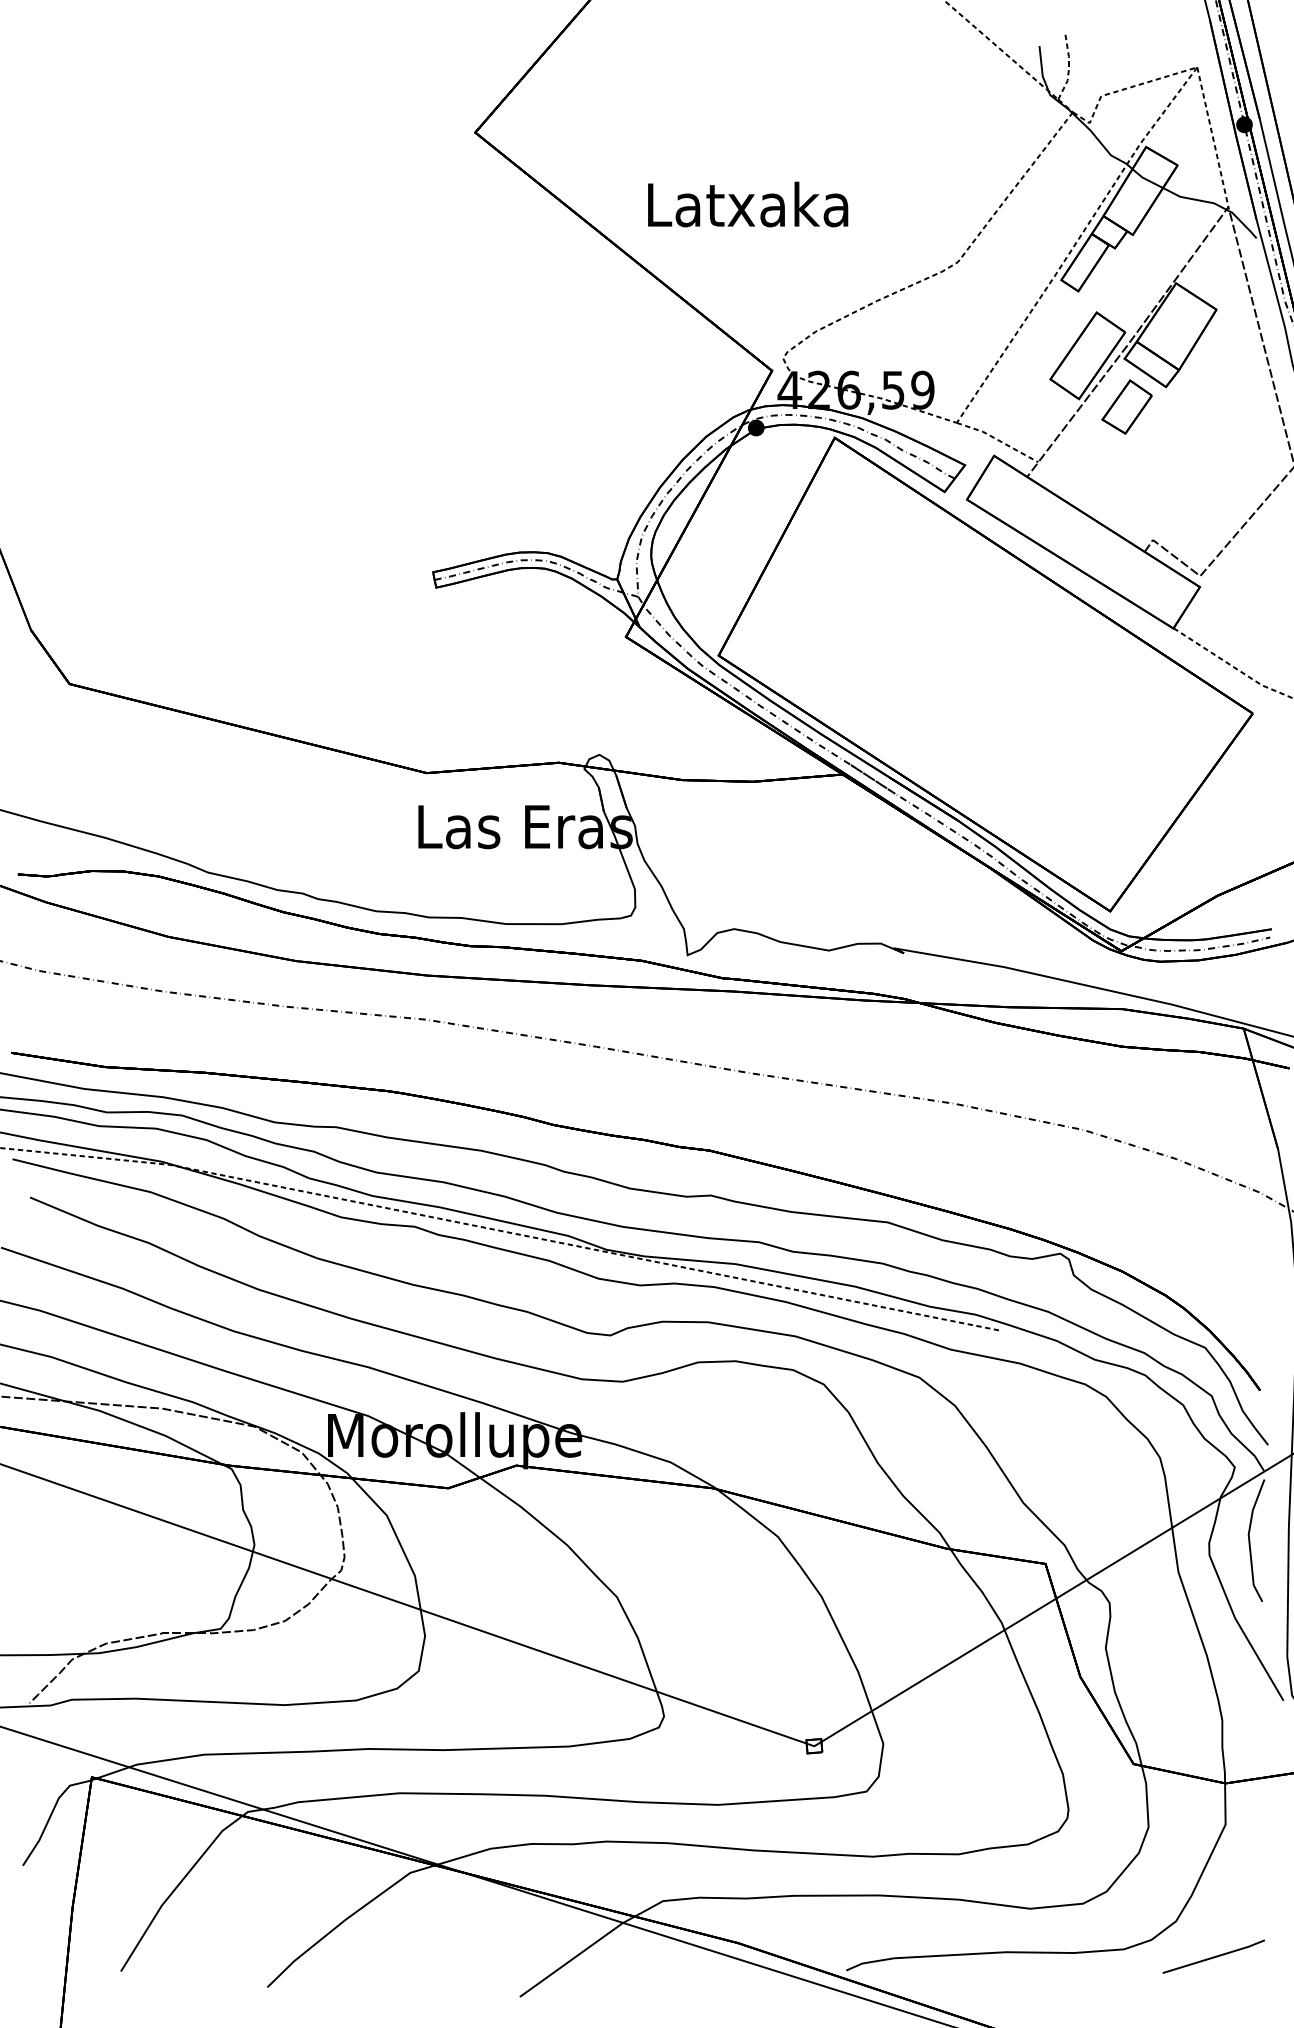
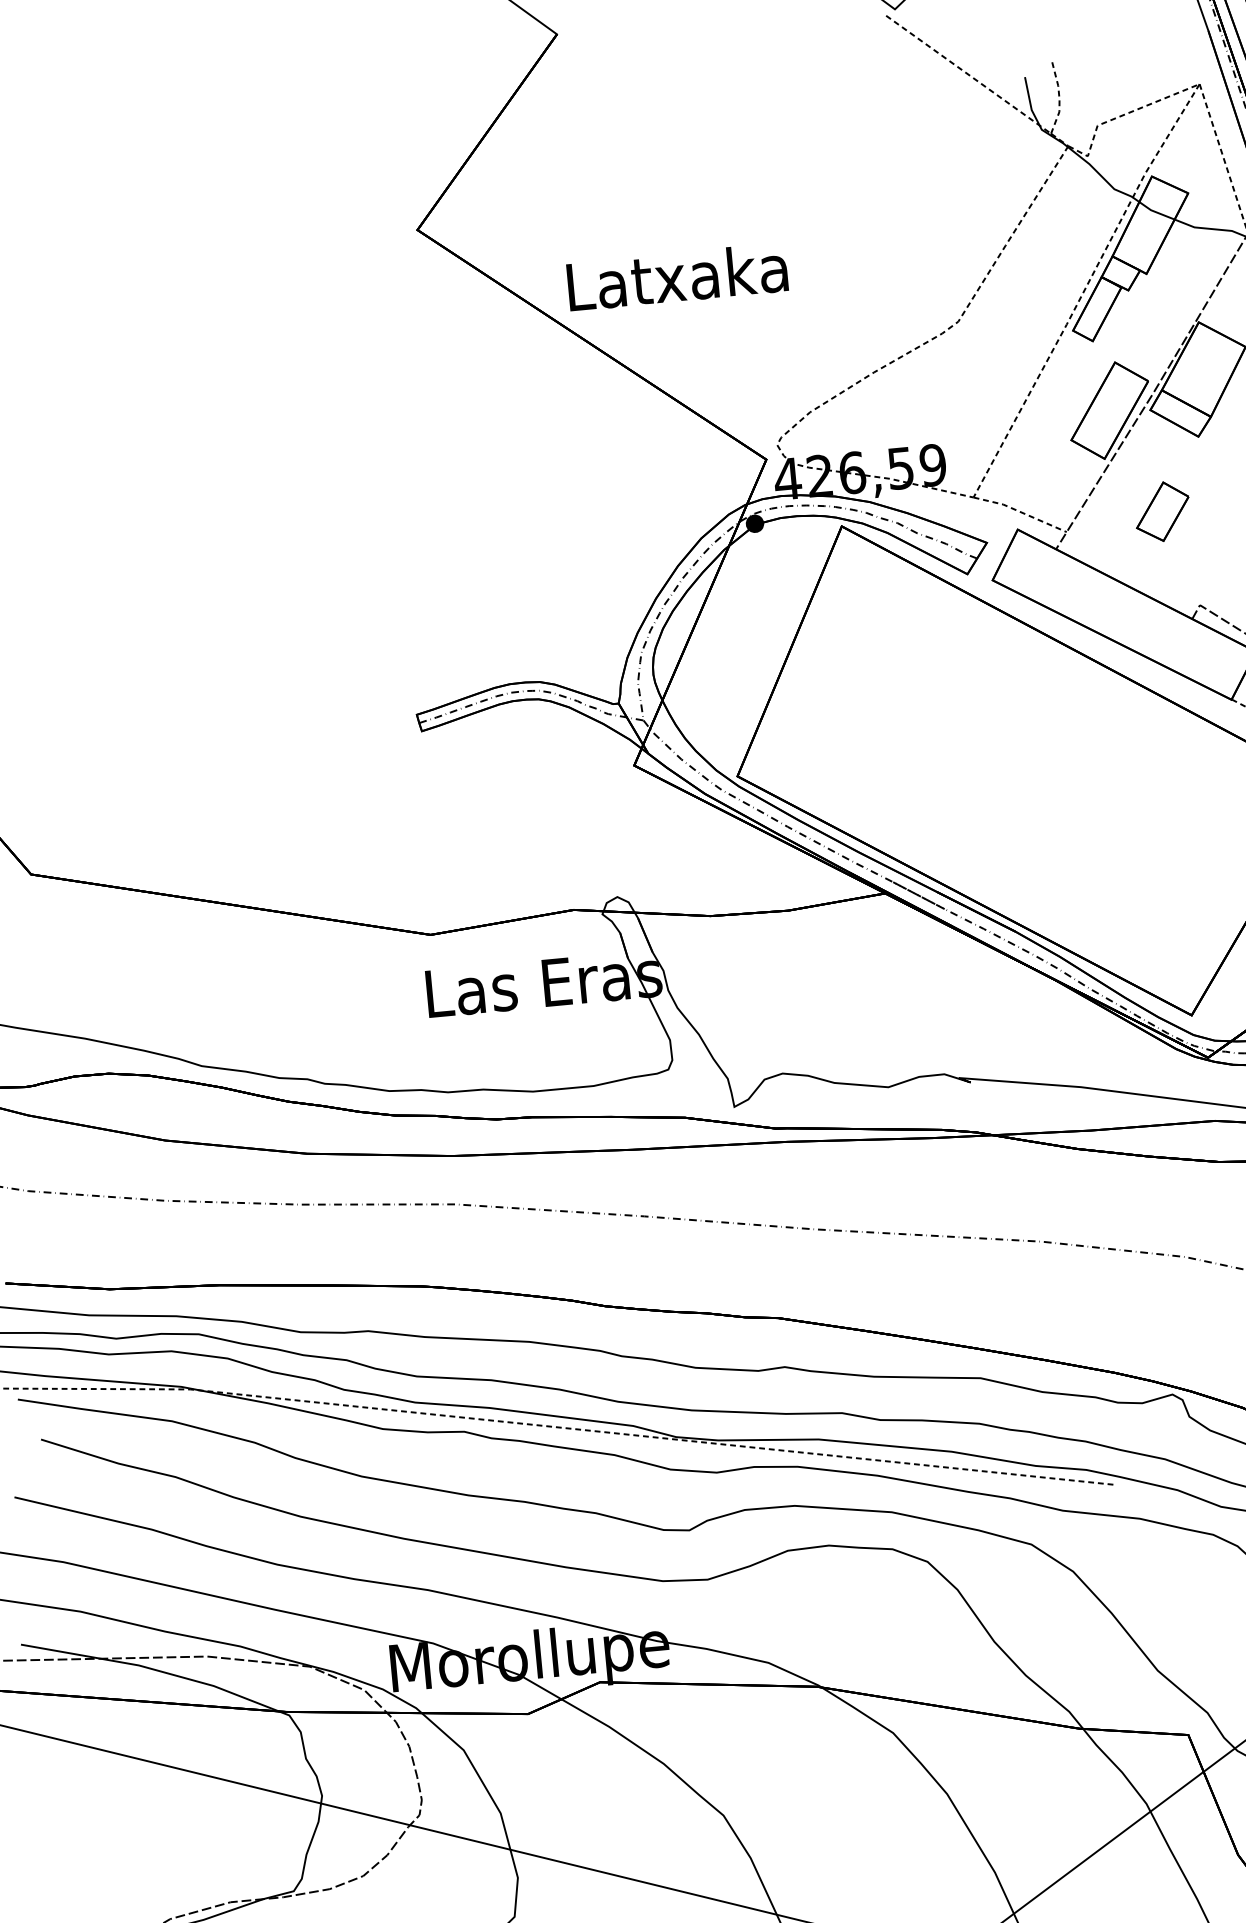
text: (748, 204) -> (677, 276), moved
part: (1126, 406) -> (1161, 511), moved

